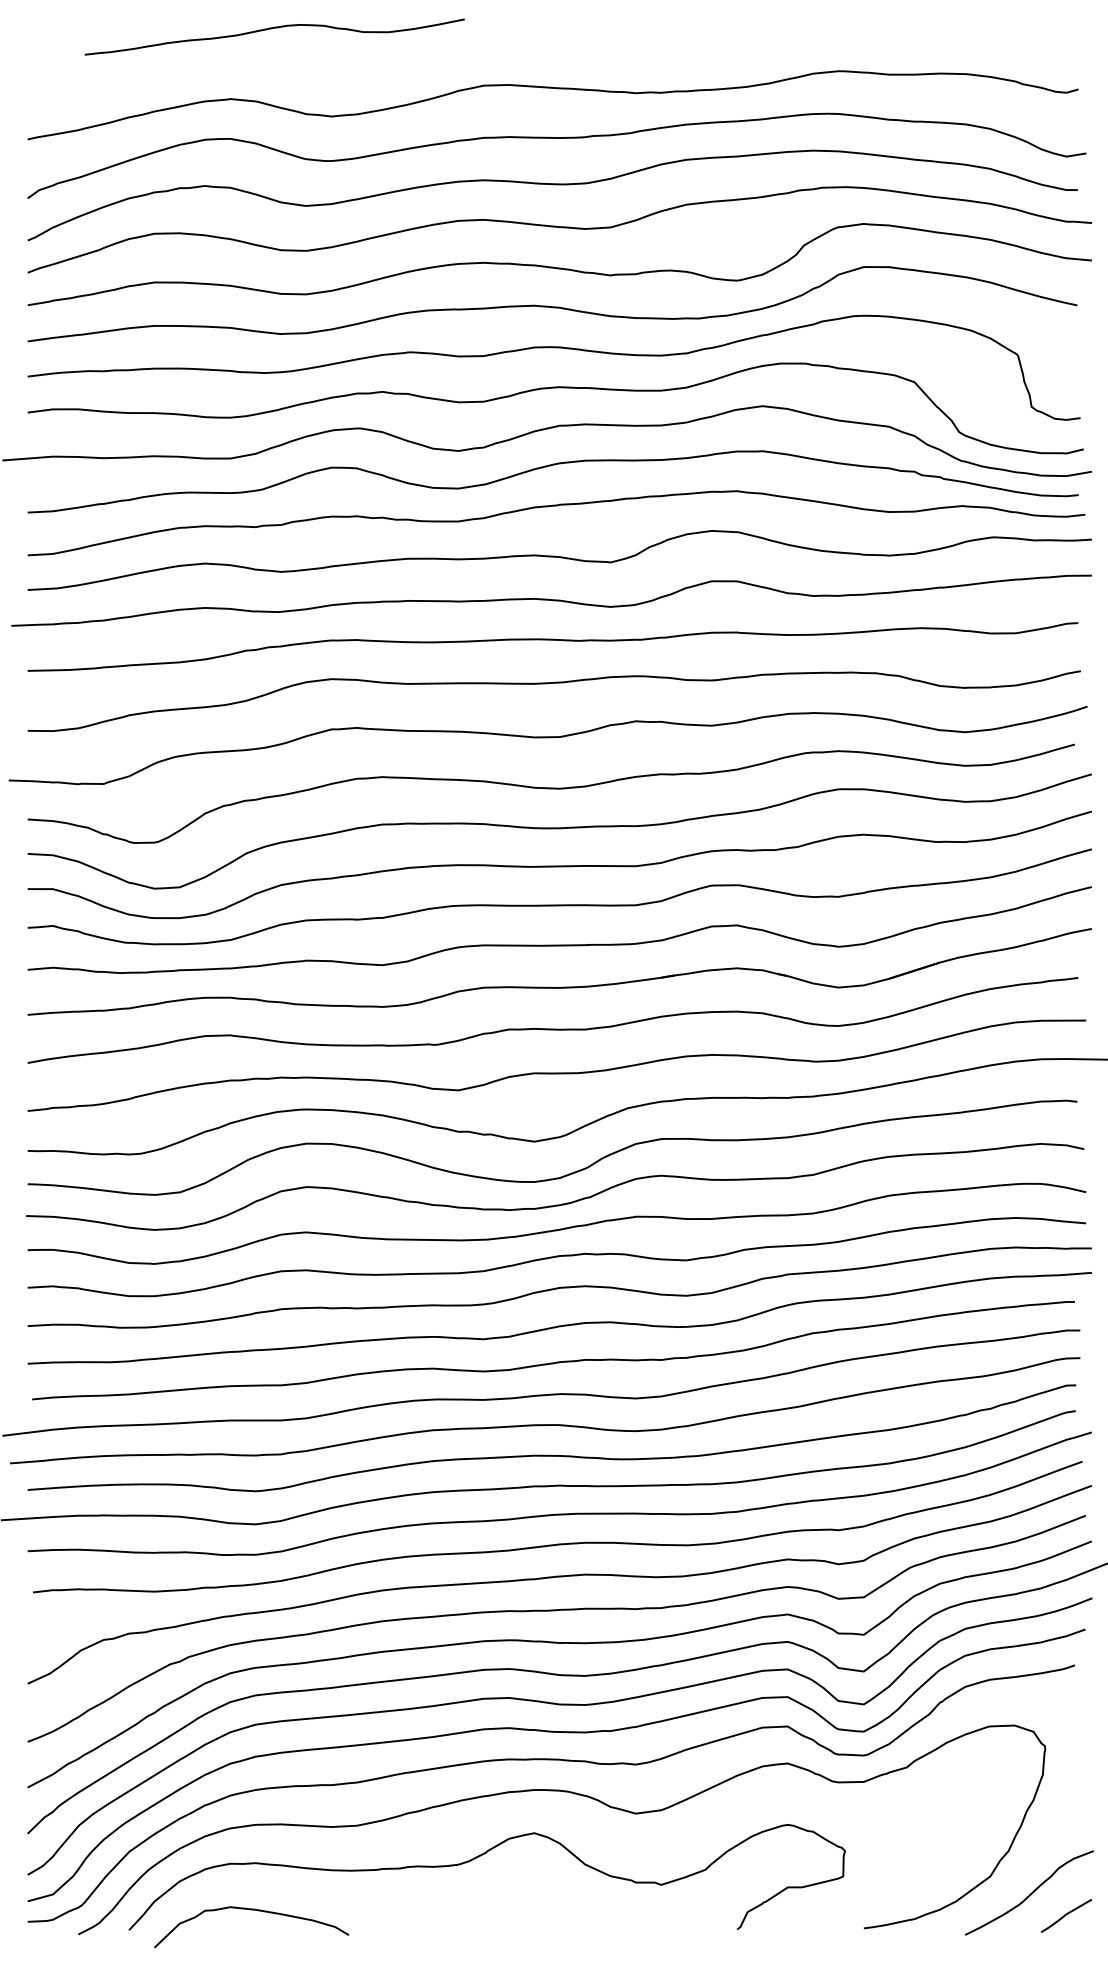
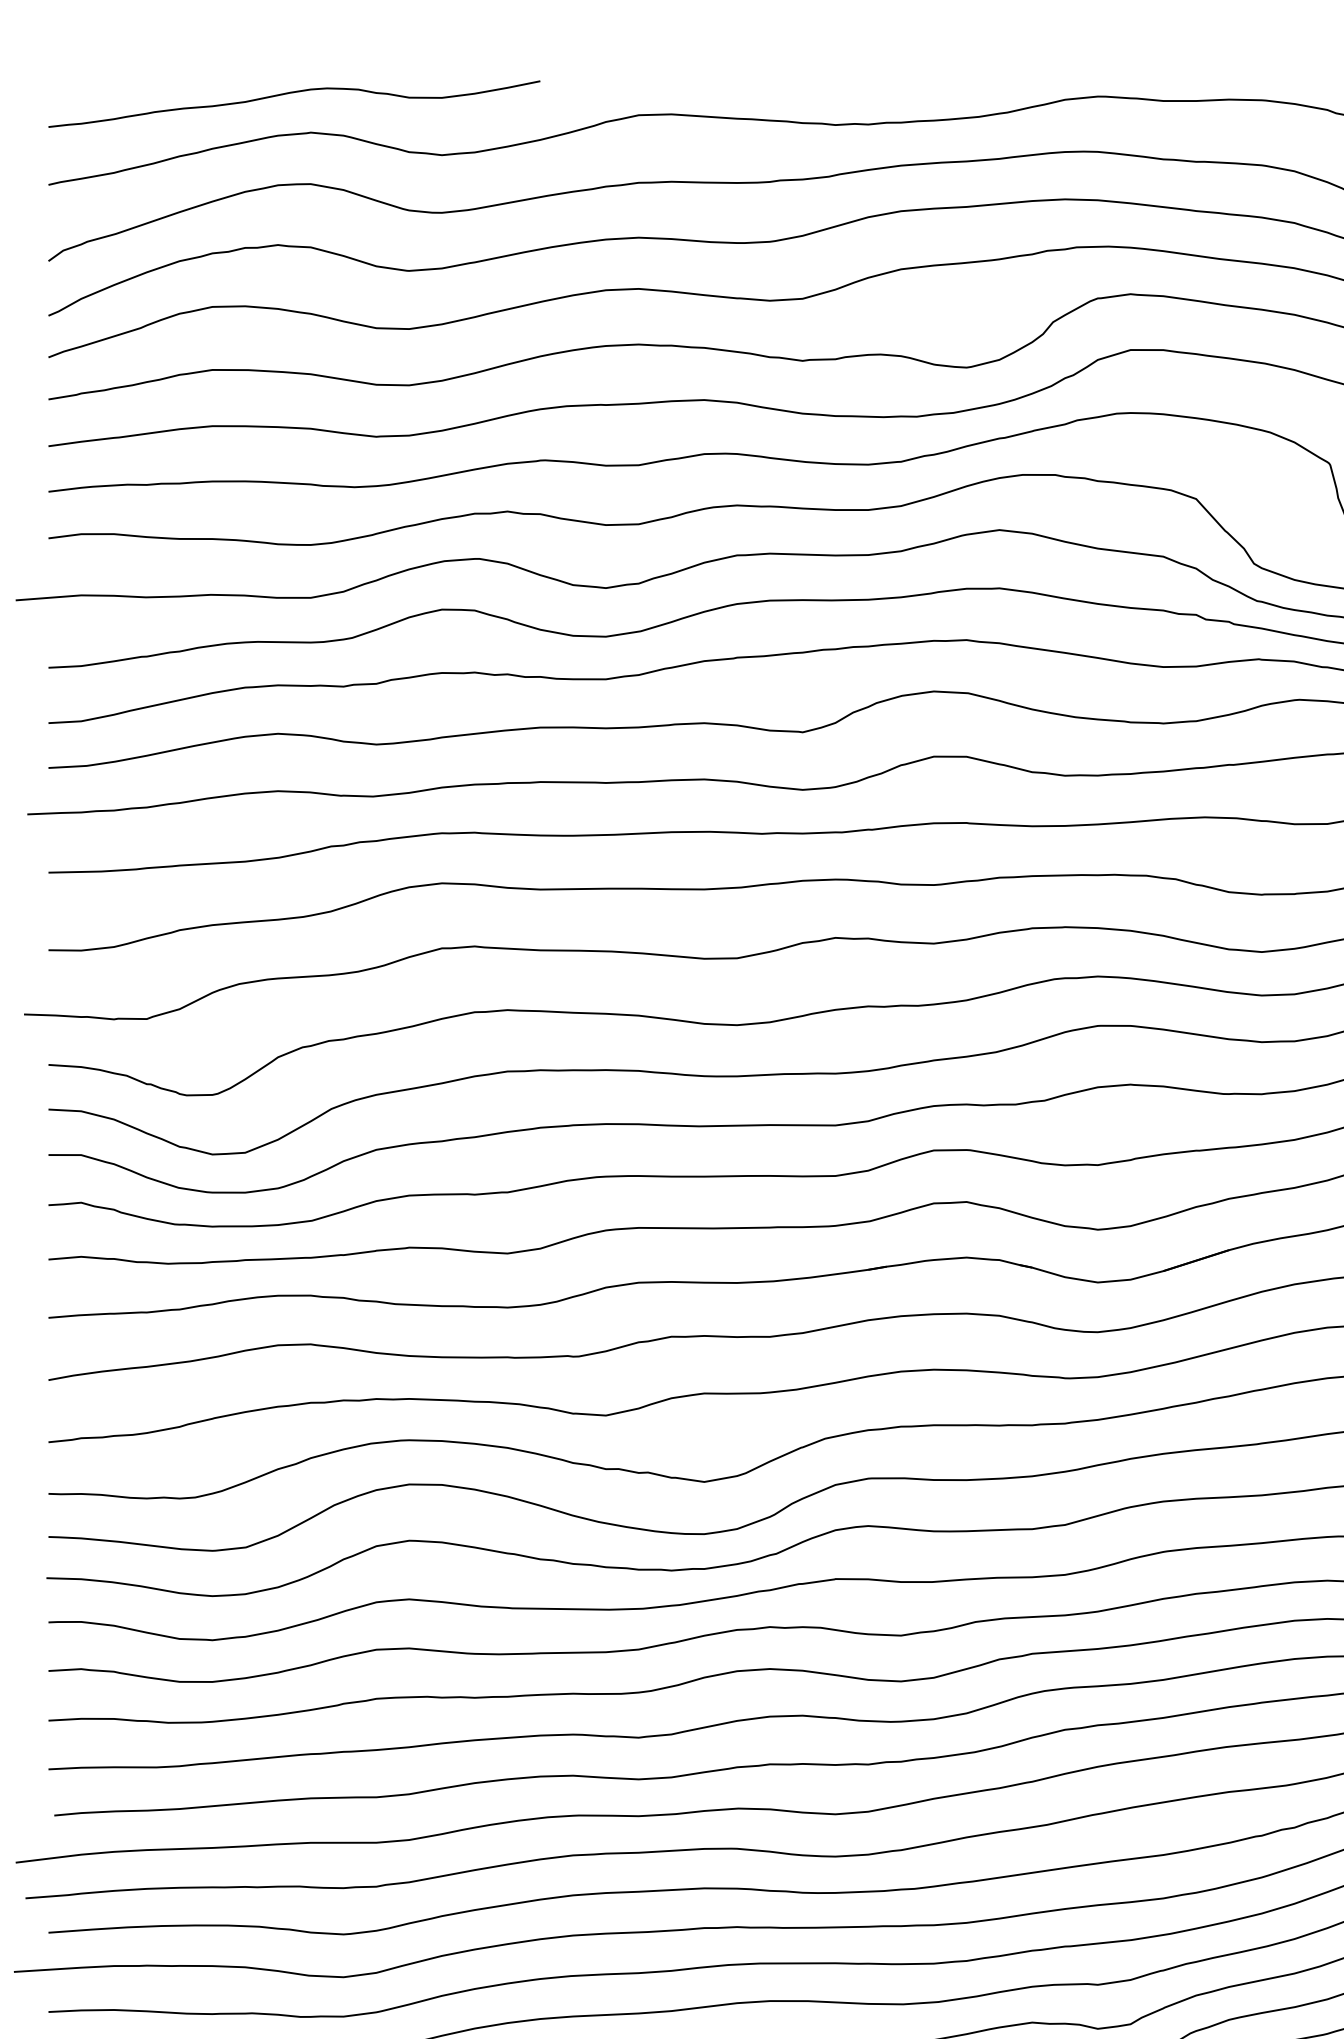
curve: (271, 29) -> (290, 94), moved

